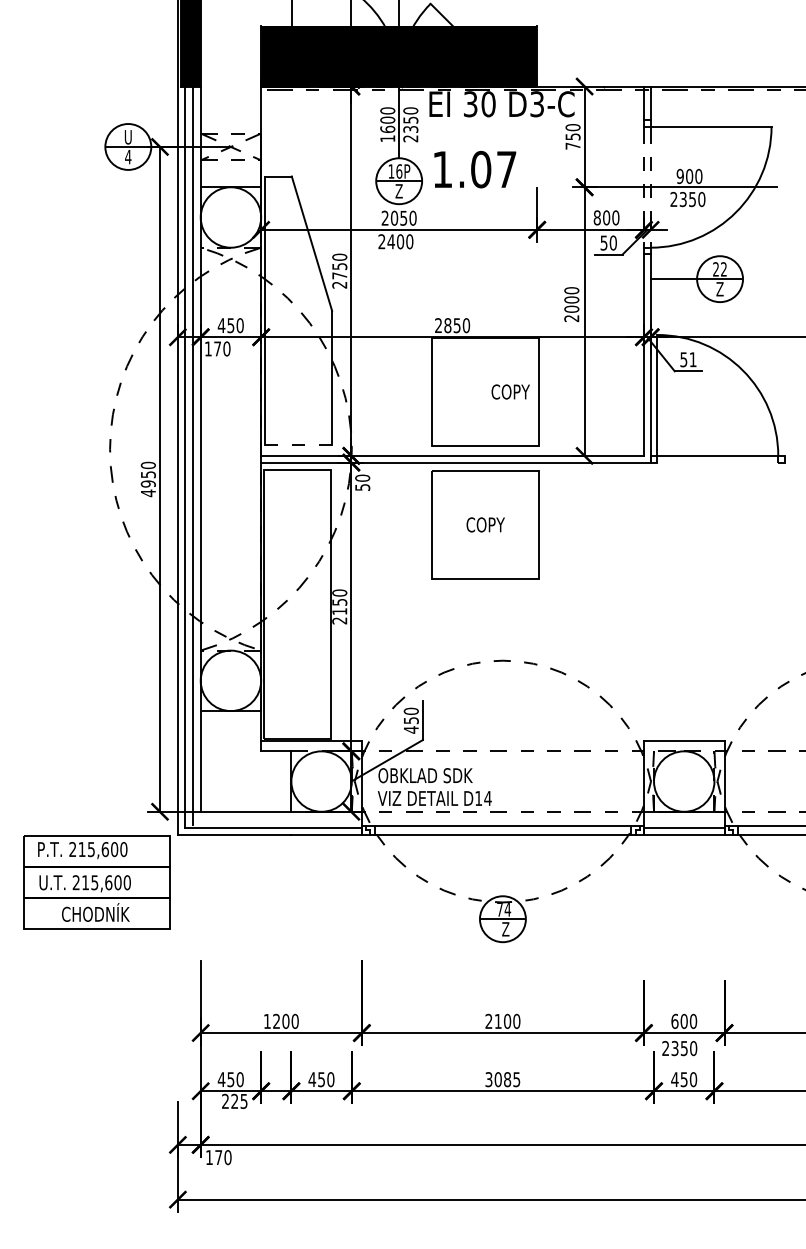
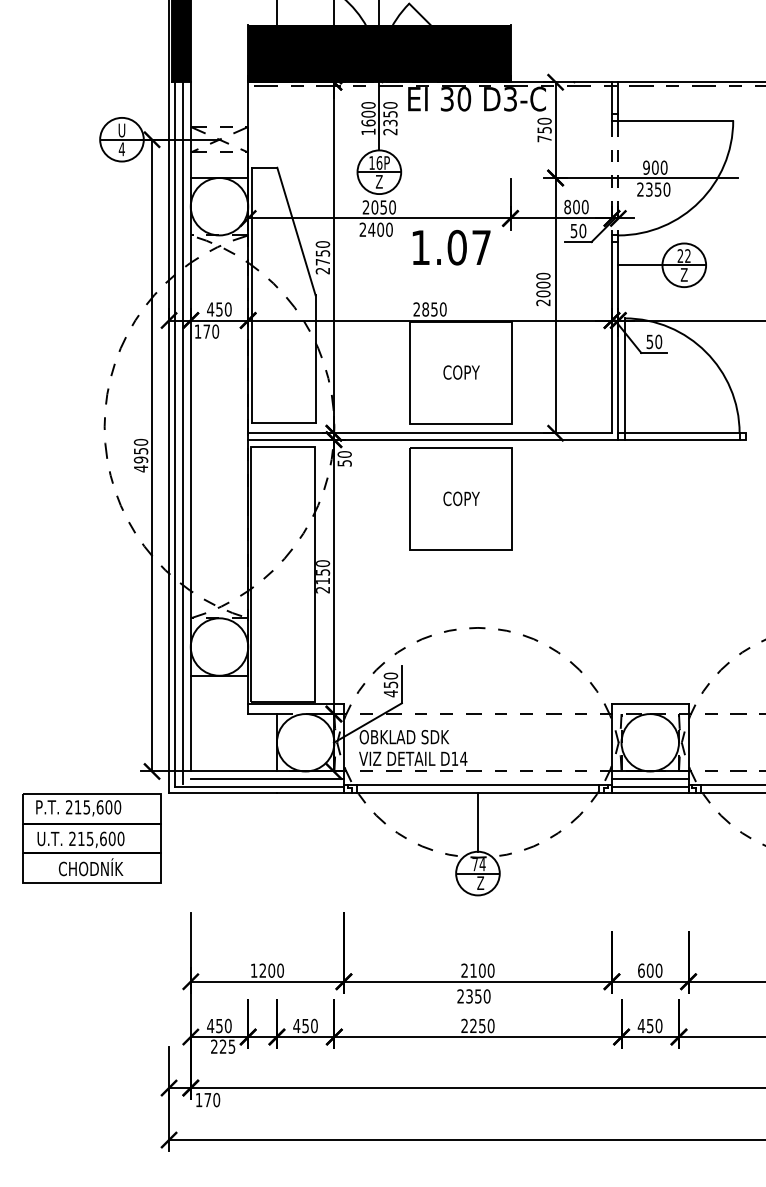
text: (475, 169) -> (451, 247), moved
text: (692, 359) -> (658, 341), 51 -> 50
text: (510, 391) -> (461, 372), moved
line: (298, 445) -> (283, 423), dashed -> solid
line: (717, 462) -> (681, 439), added
line: (280, 819) -> (266, 778), added
line: (683, 819) -> (649, 778), added
line: (502, 865) -> (477, 822), added
text: (679, 1048) -> (473, 996), moved
text: (502, 1079) -> (477, 1025), 3085 -> 2250

